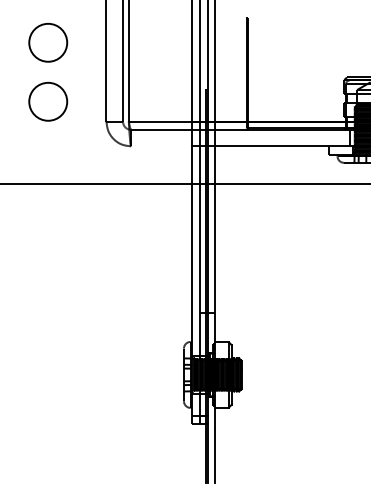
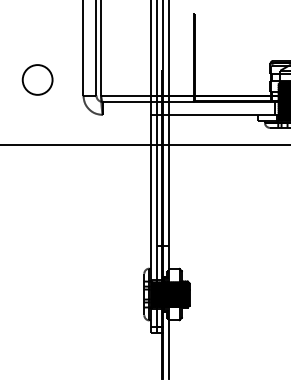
circle: (48, 42) -> (37, 33), removed

